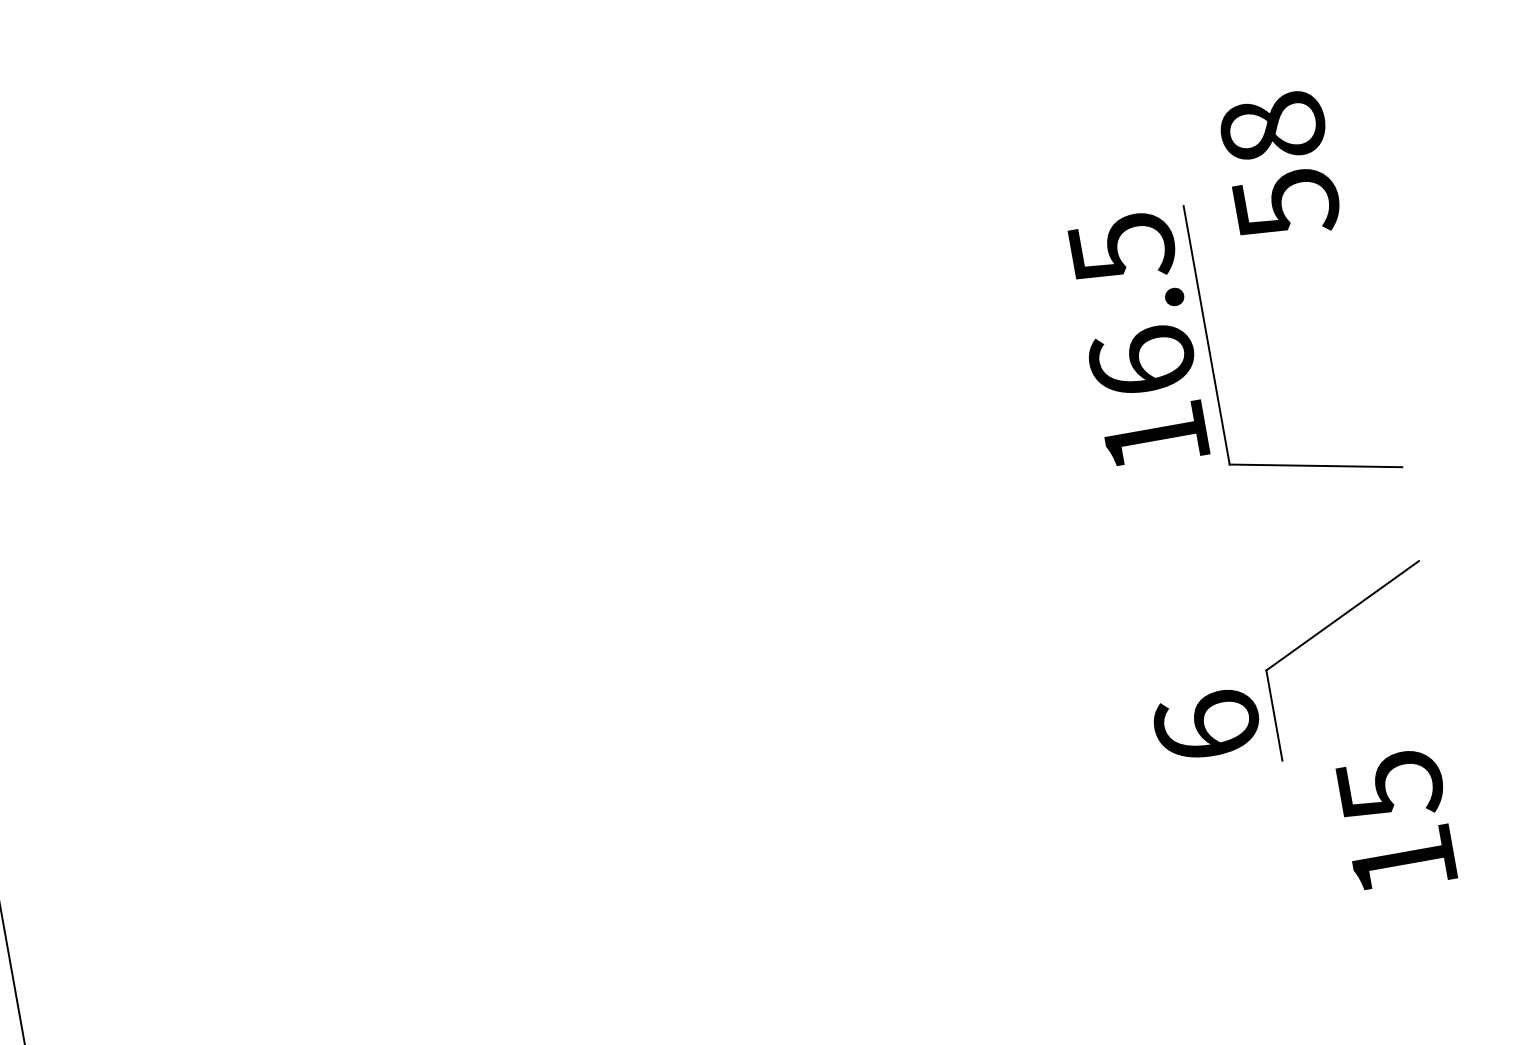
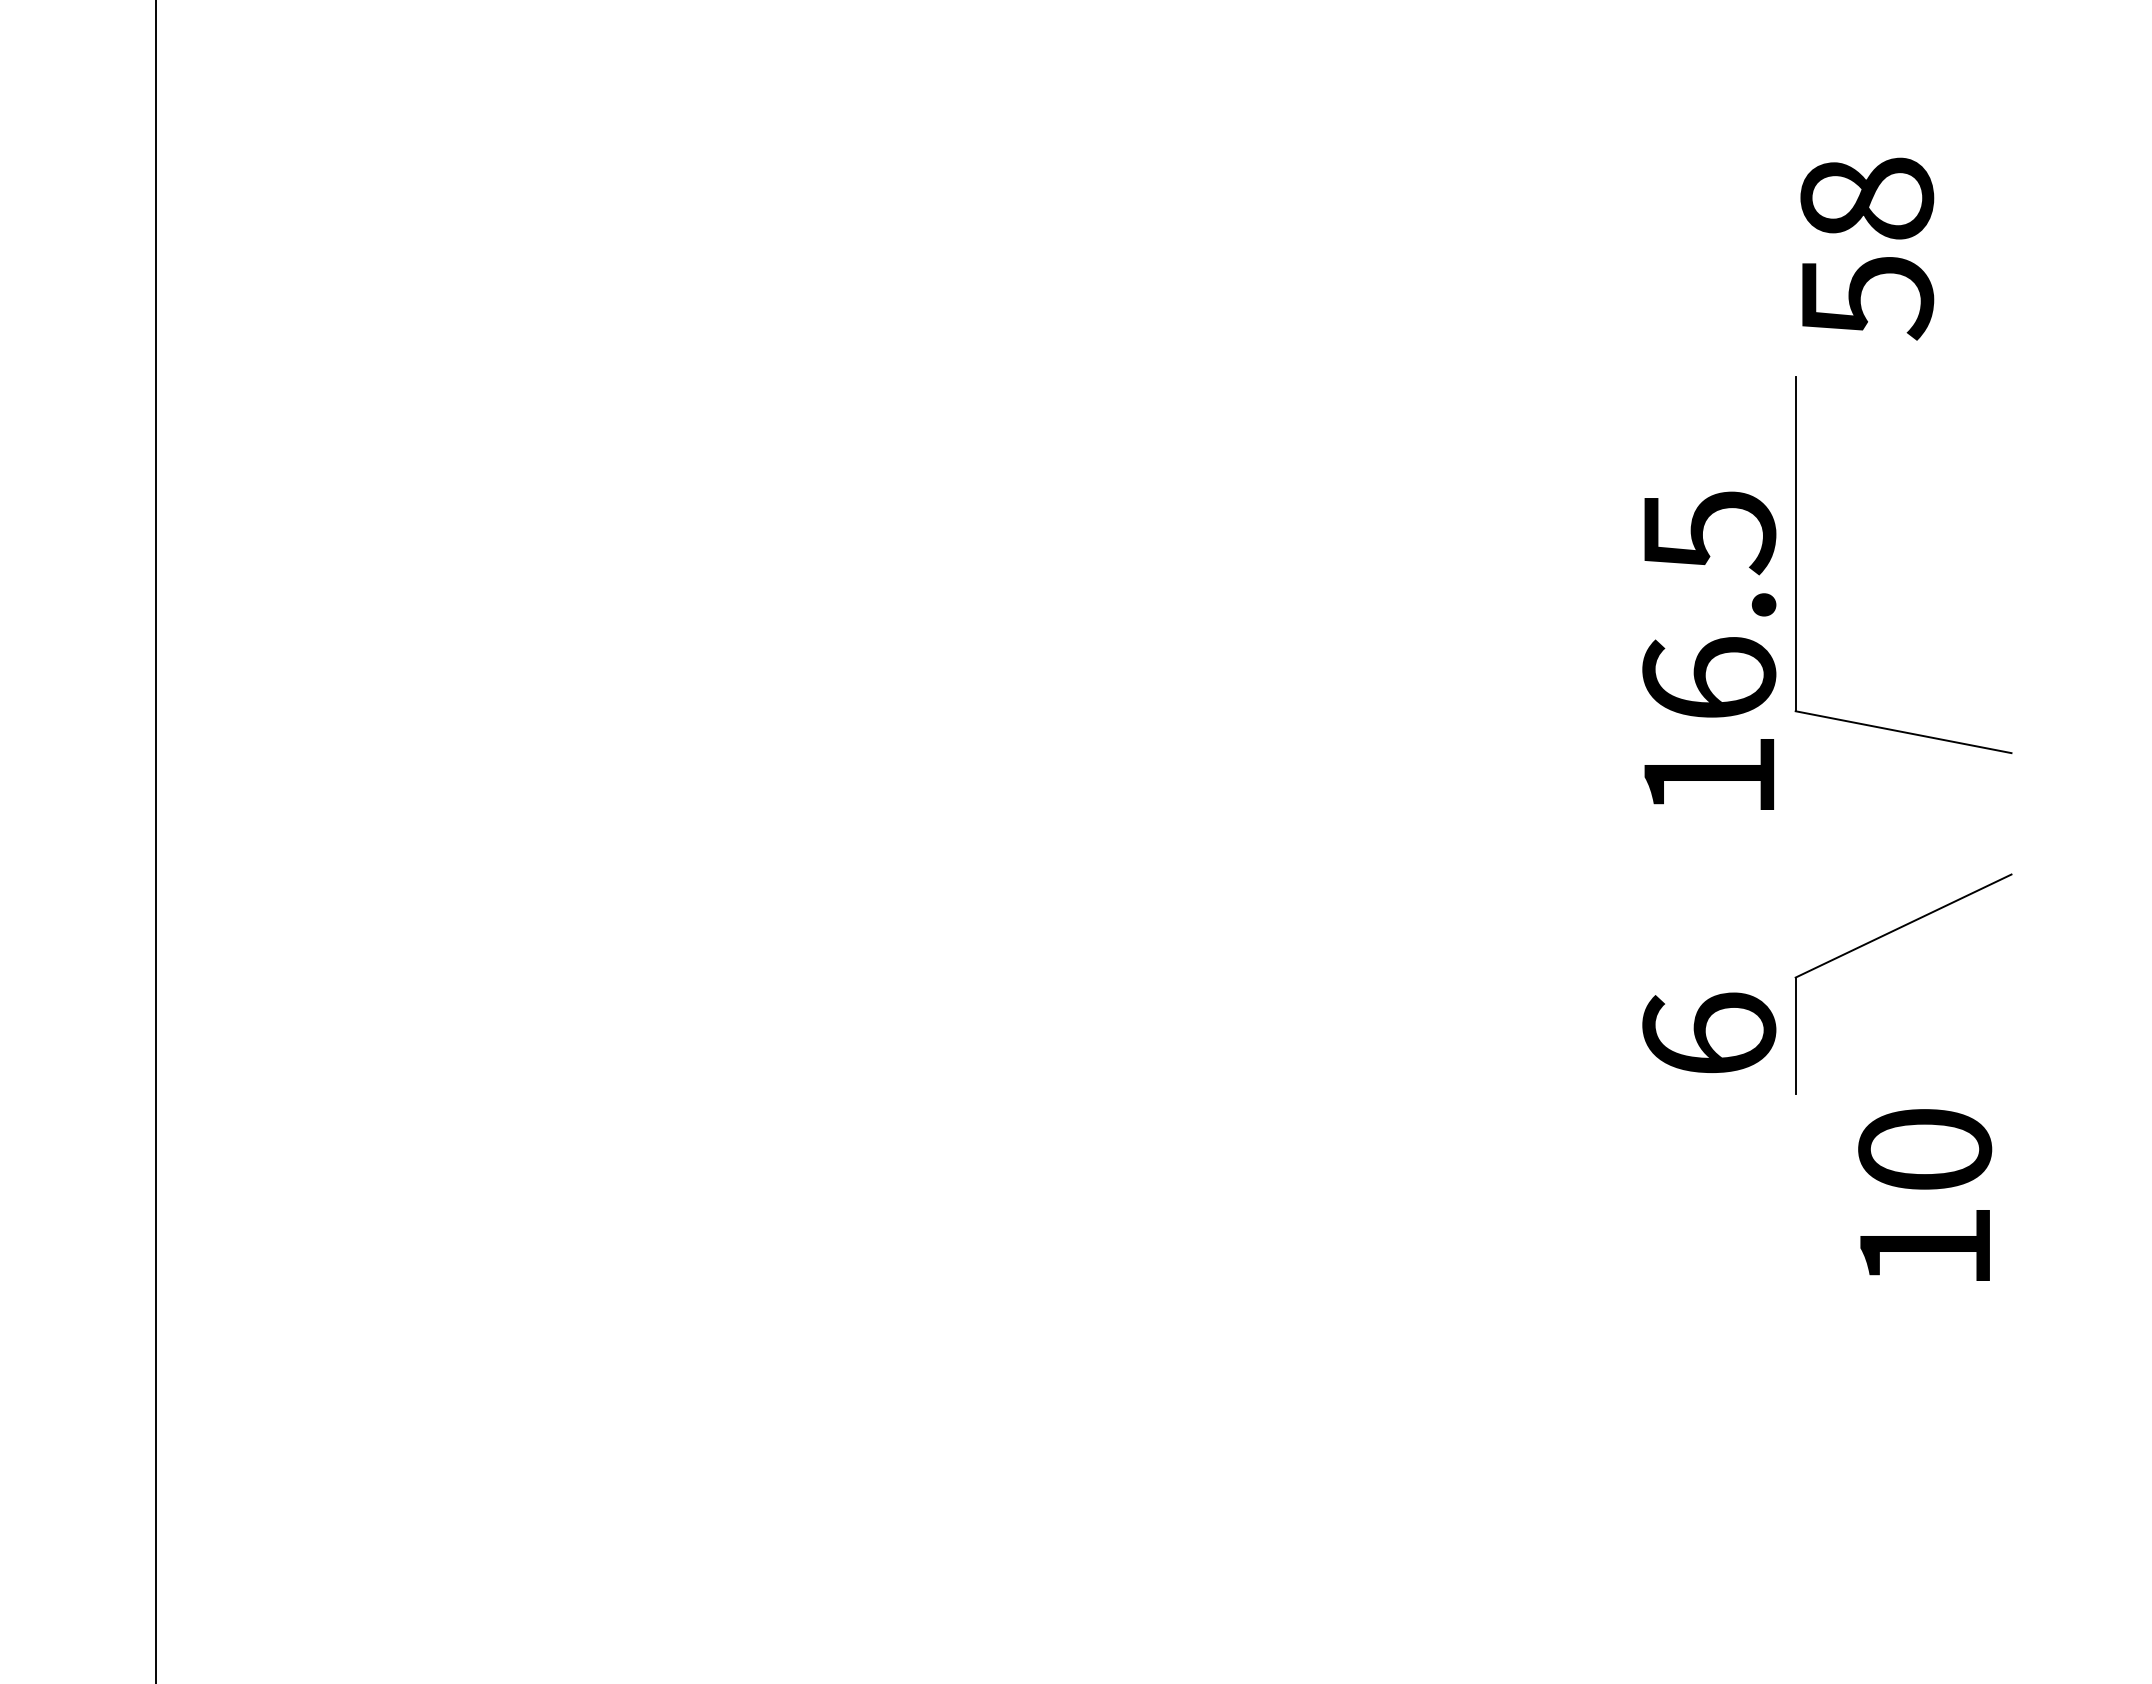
text: (1280, 166) -> (1867, 248), moved
text: (1138, 339) -> (1709, 650), moved
text: (1390, 786) -> (1925, 1151), 15 -> 10

